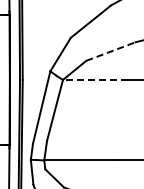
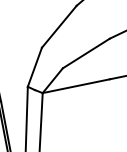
line: (111, 51) -> (86, 53), dashed -> solid
line: (94, 79) -> (75, 85), dashed -> solid

